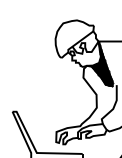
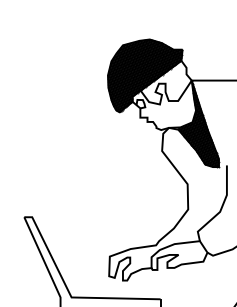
hatch: (74, 38) -> (144, 74), added

